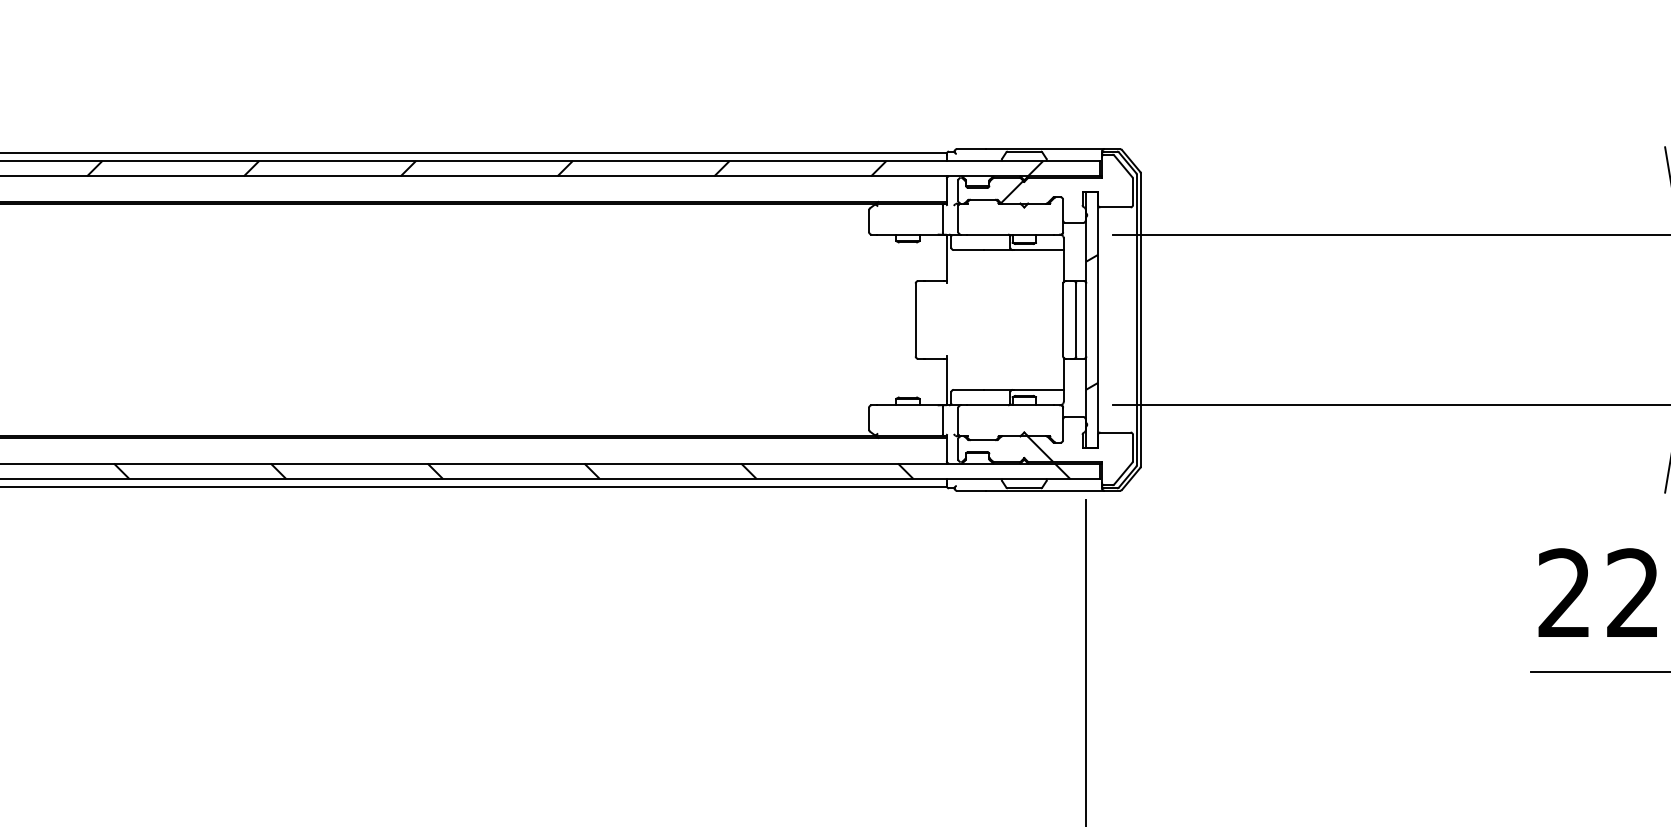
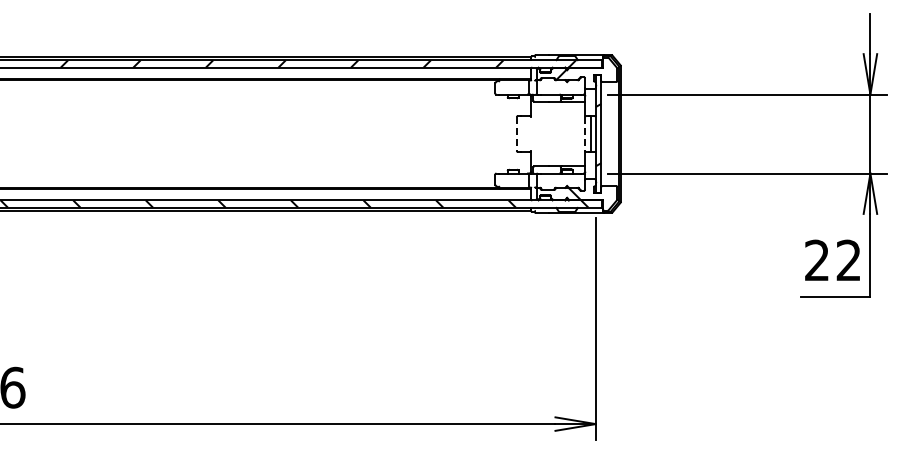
line: (914, 320) -> (516, 134), solid -> dashed
line: (1064, 320) -> (585, 134), solid -> dashed

